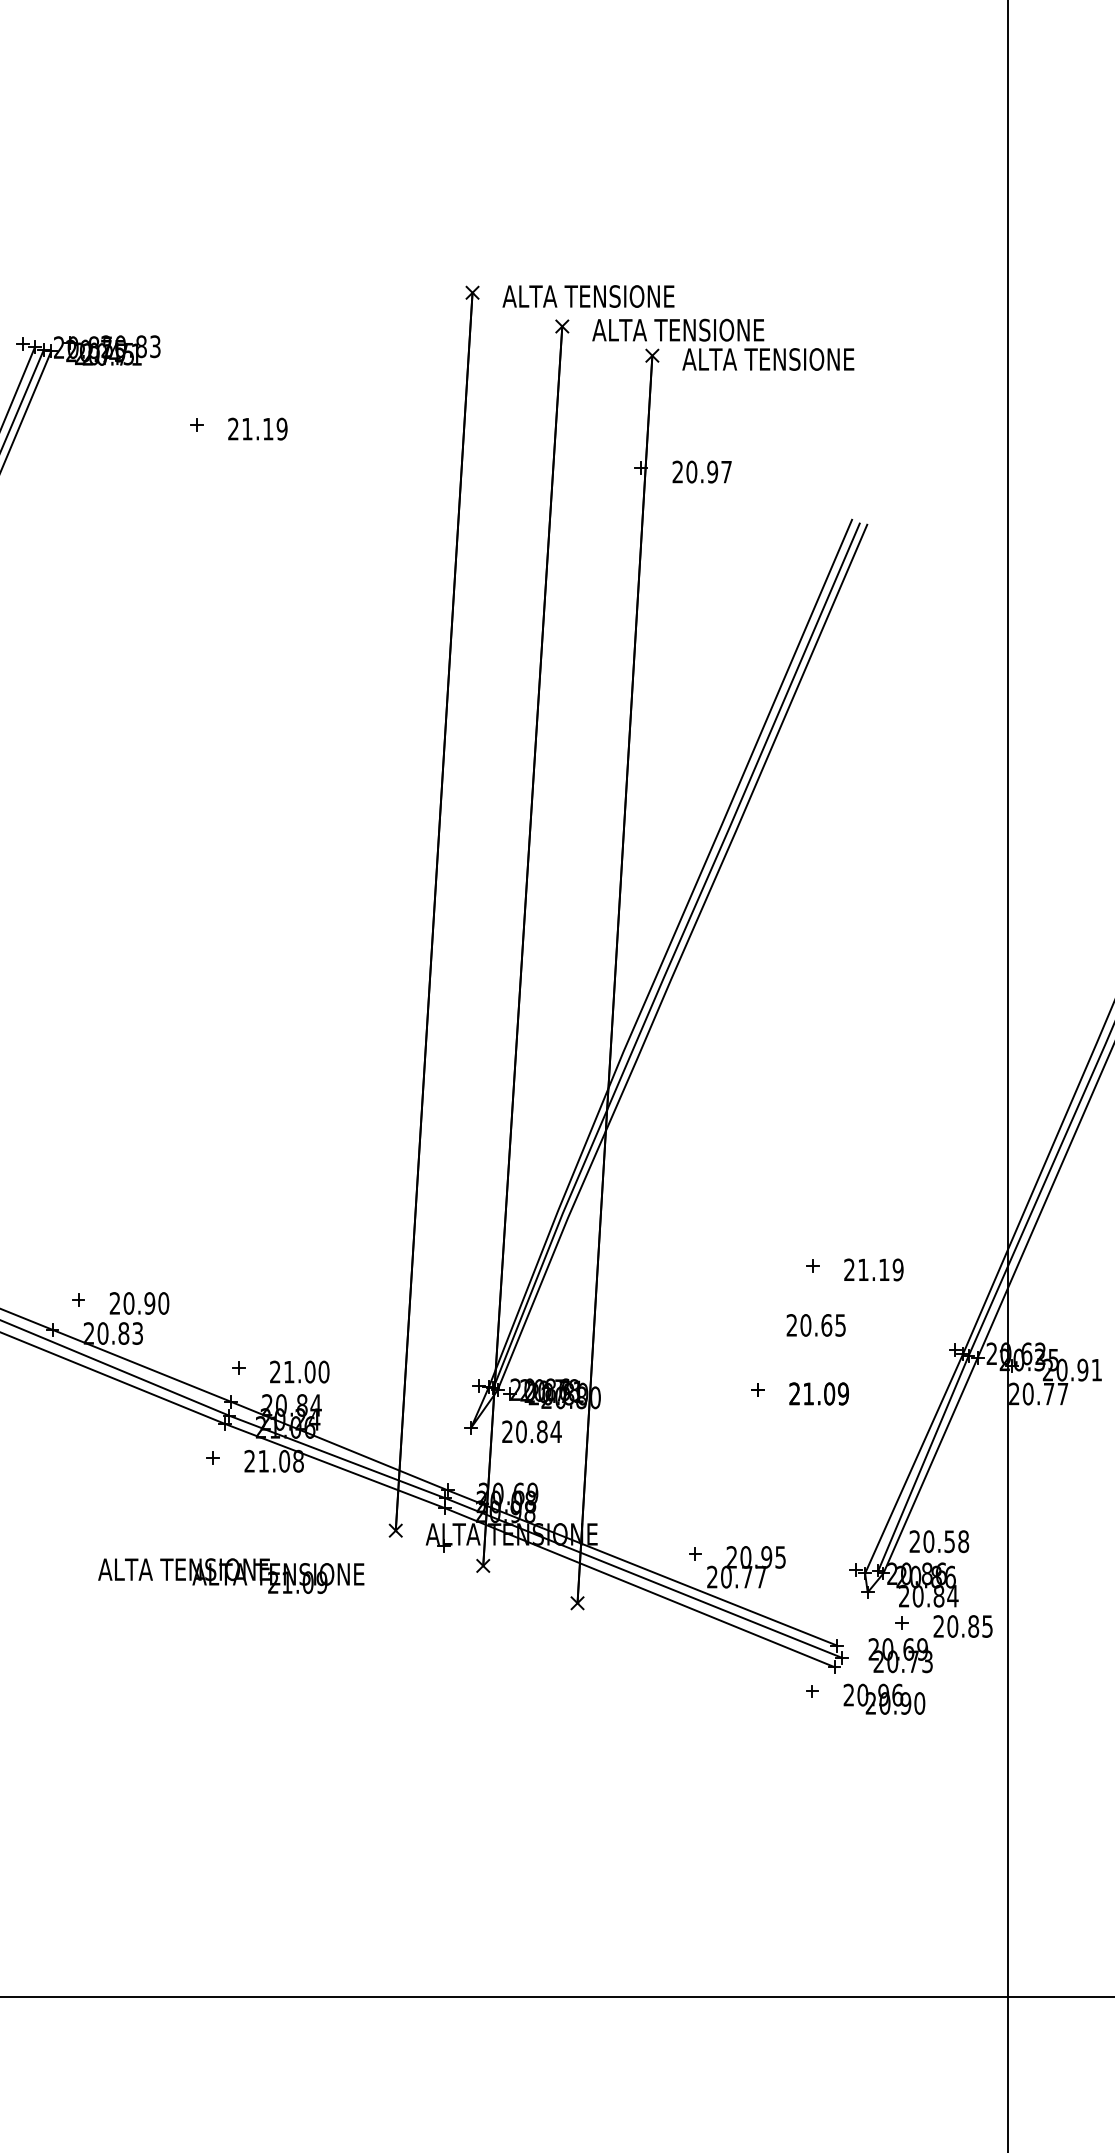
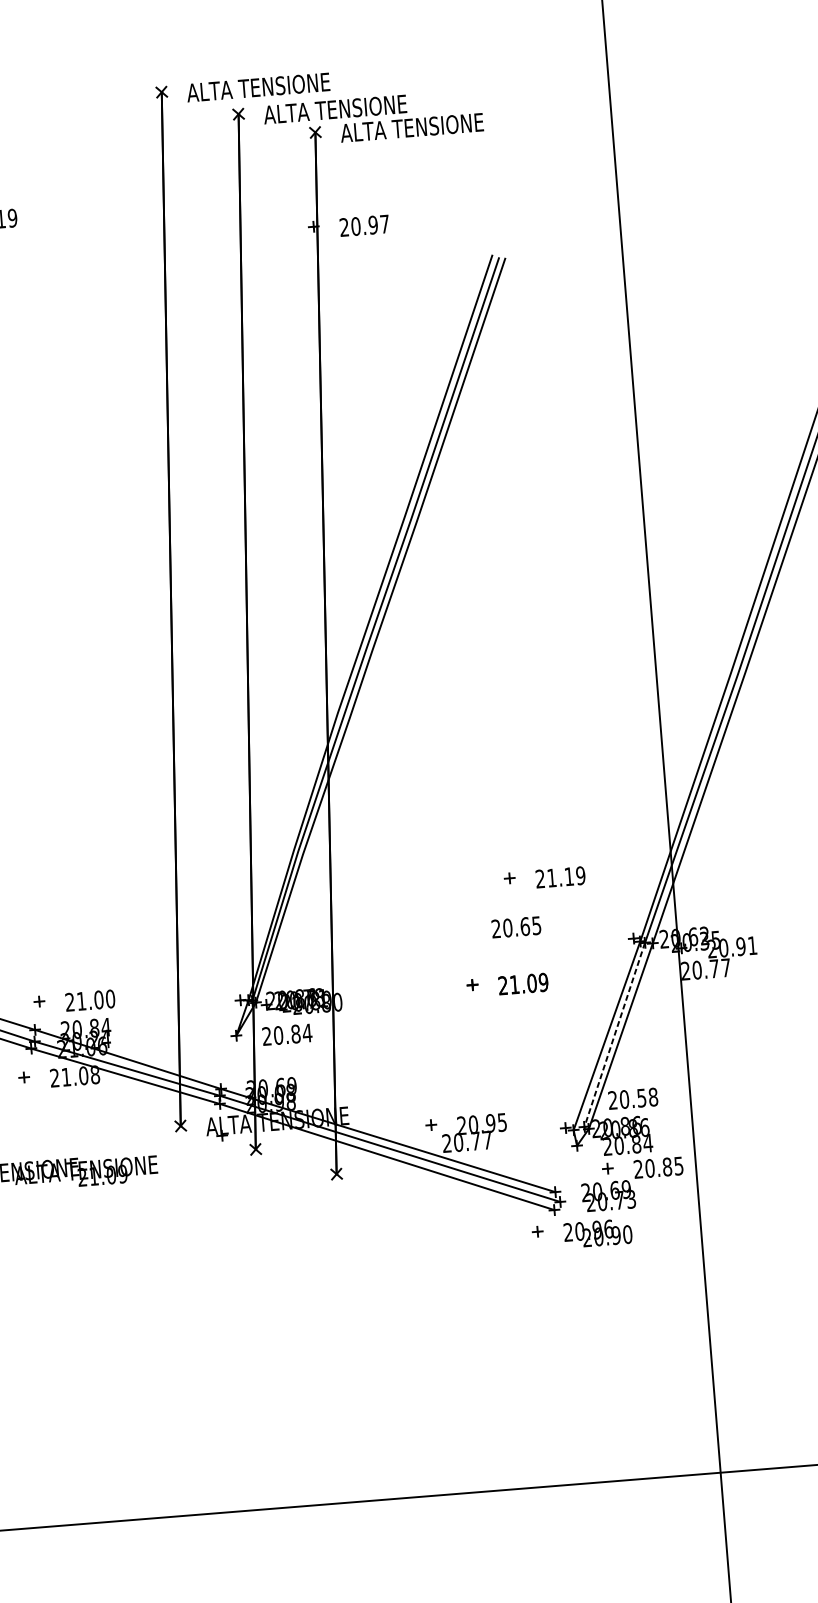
line: (923, 1463) -> (614, 1034), solid -> dashed

